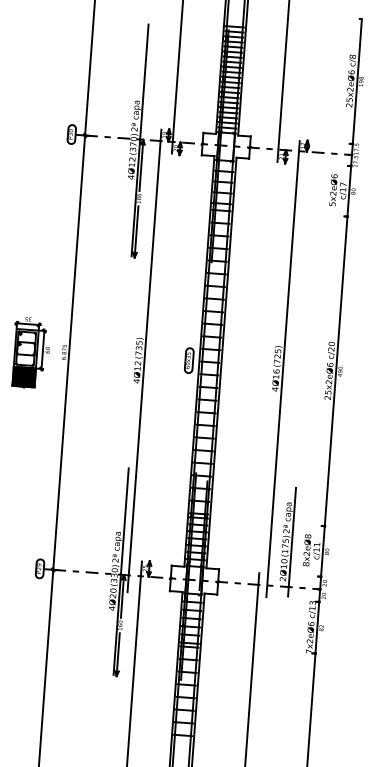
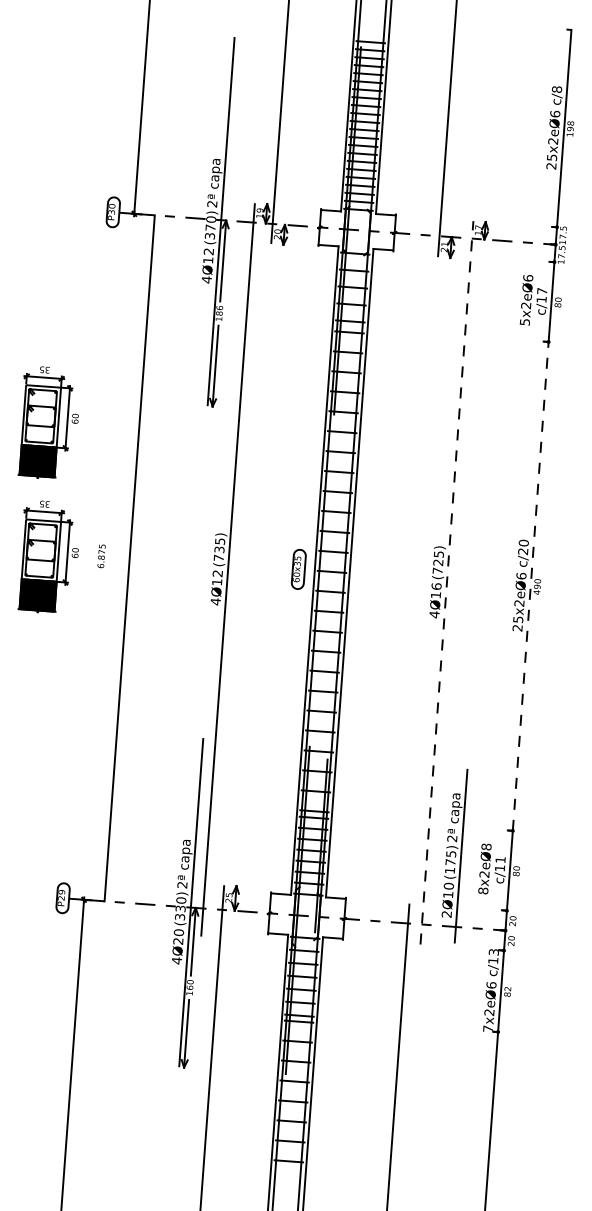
part: (30, 267) -> (48, 422), added
line: (69, 352) -> (130, 558), moved
line: (336, 368) -> (531, 581), solid -> dashed
line: (283, 369) -> (447, 583), solid -> dashed

